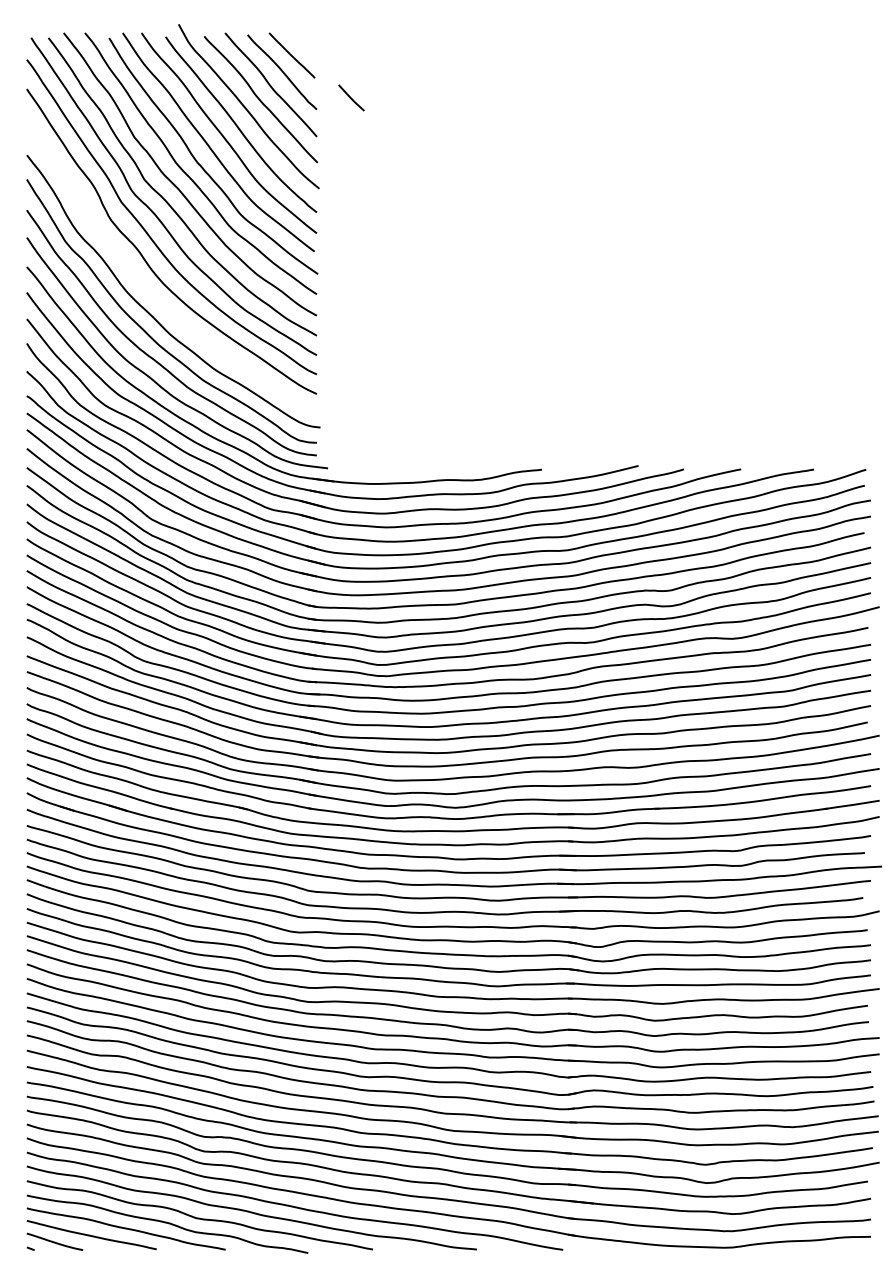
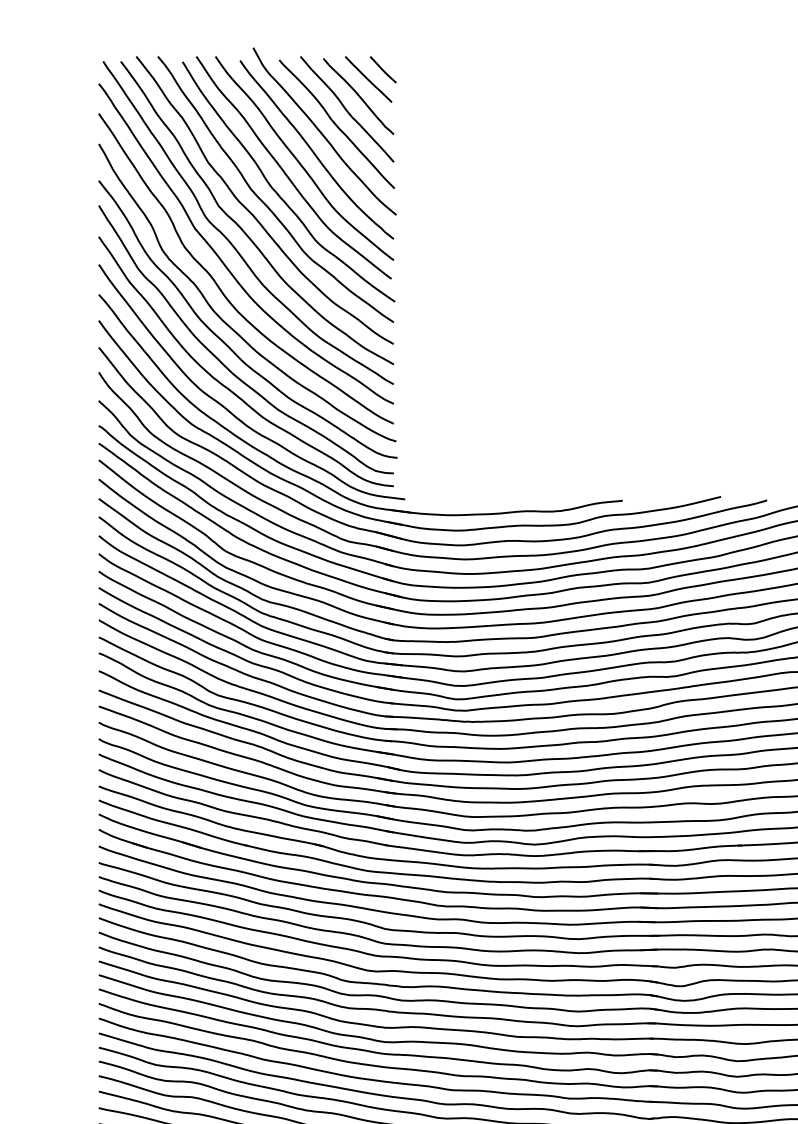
line: (351, 97) -> (383, 69), moved
curve: (147, 289) -> (221, 317), added

